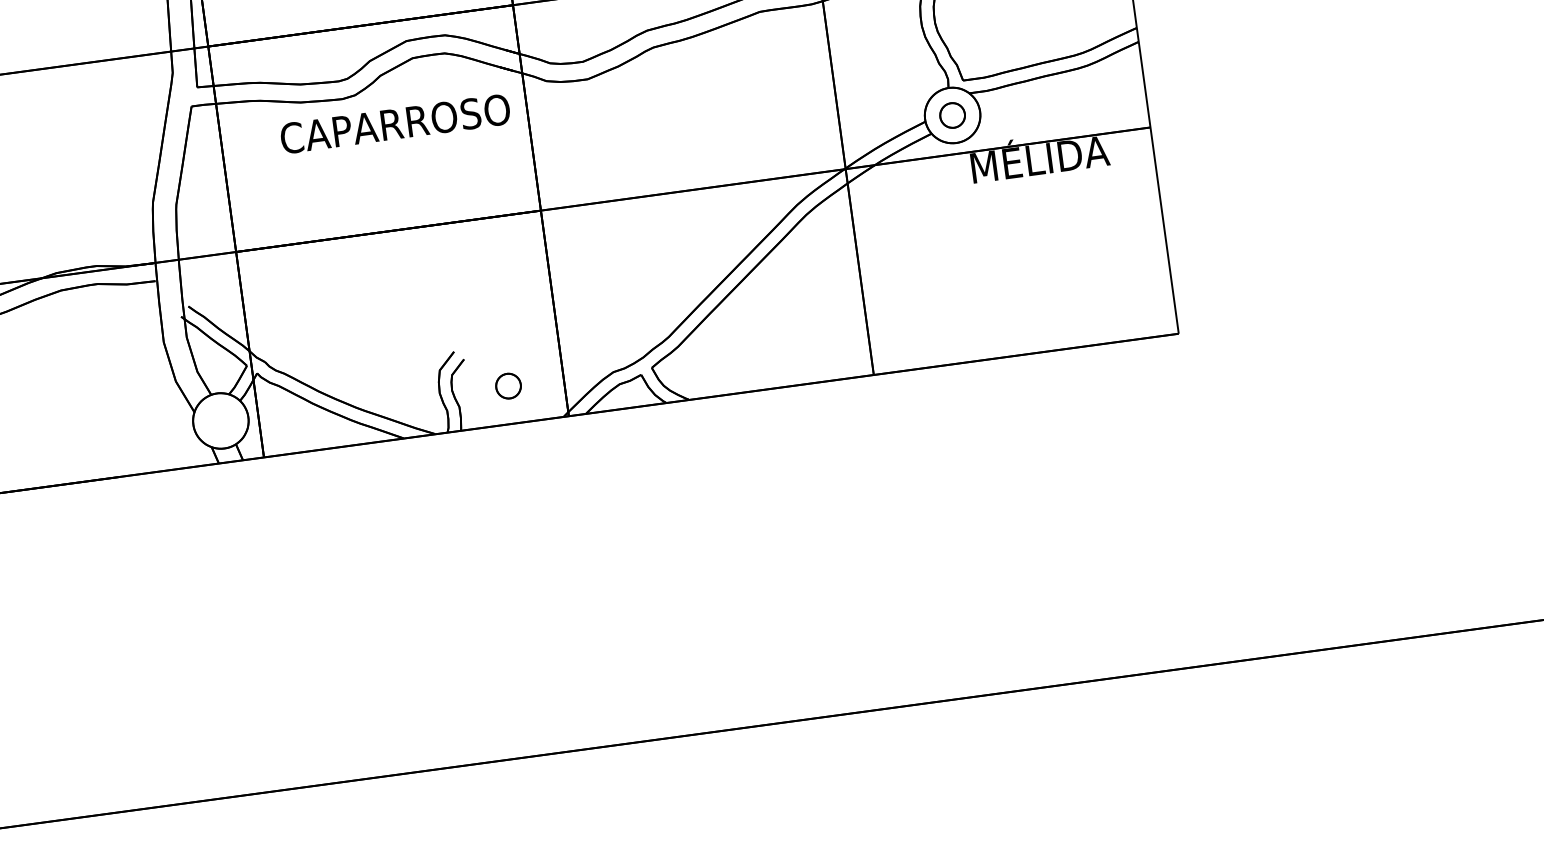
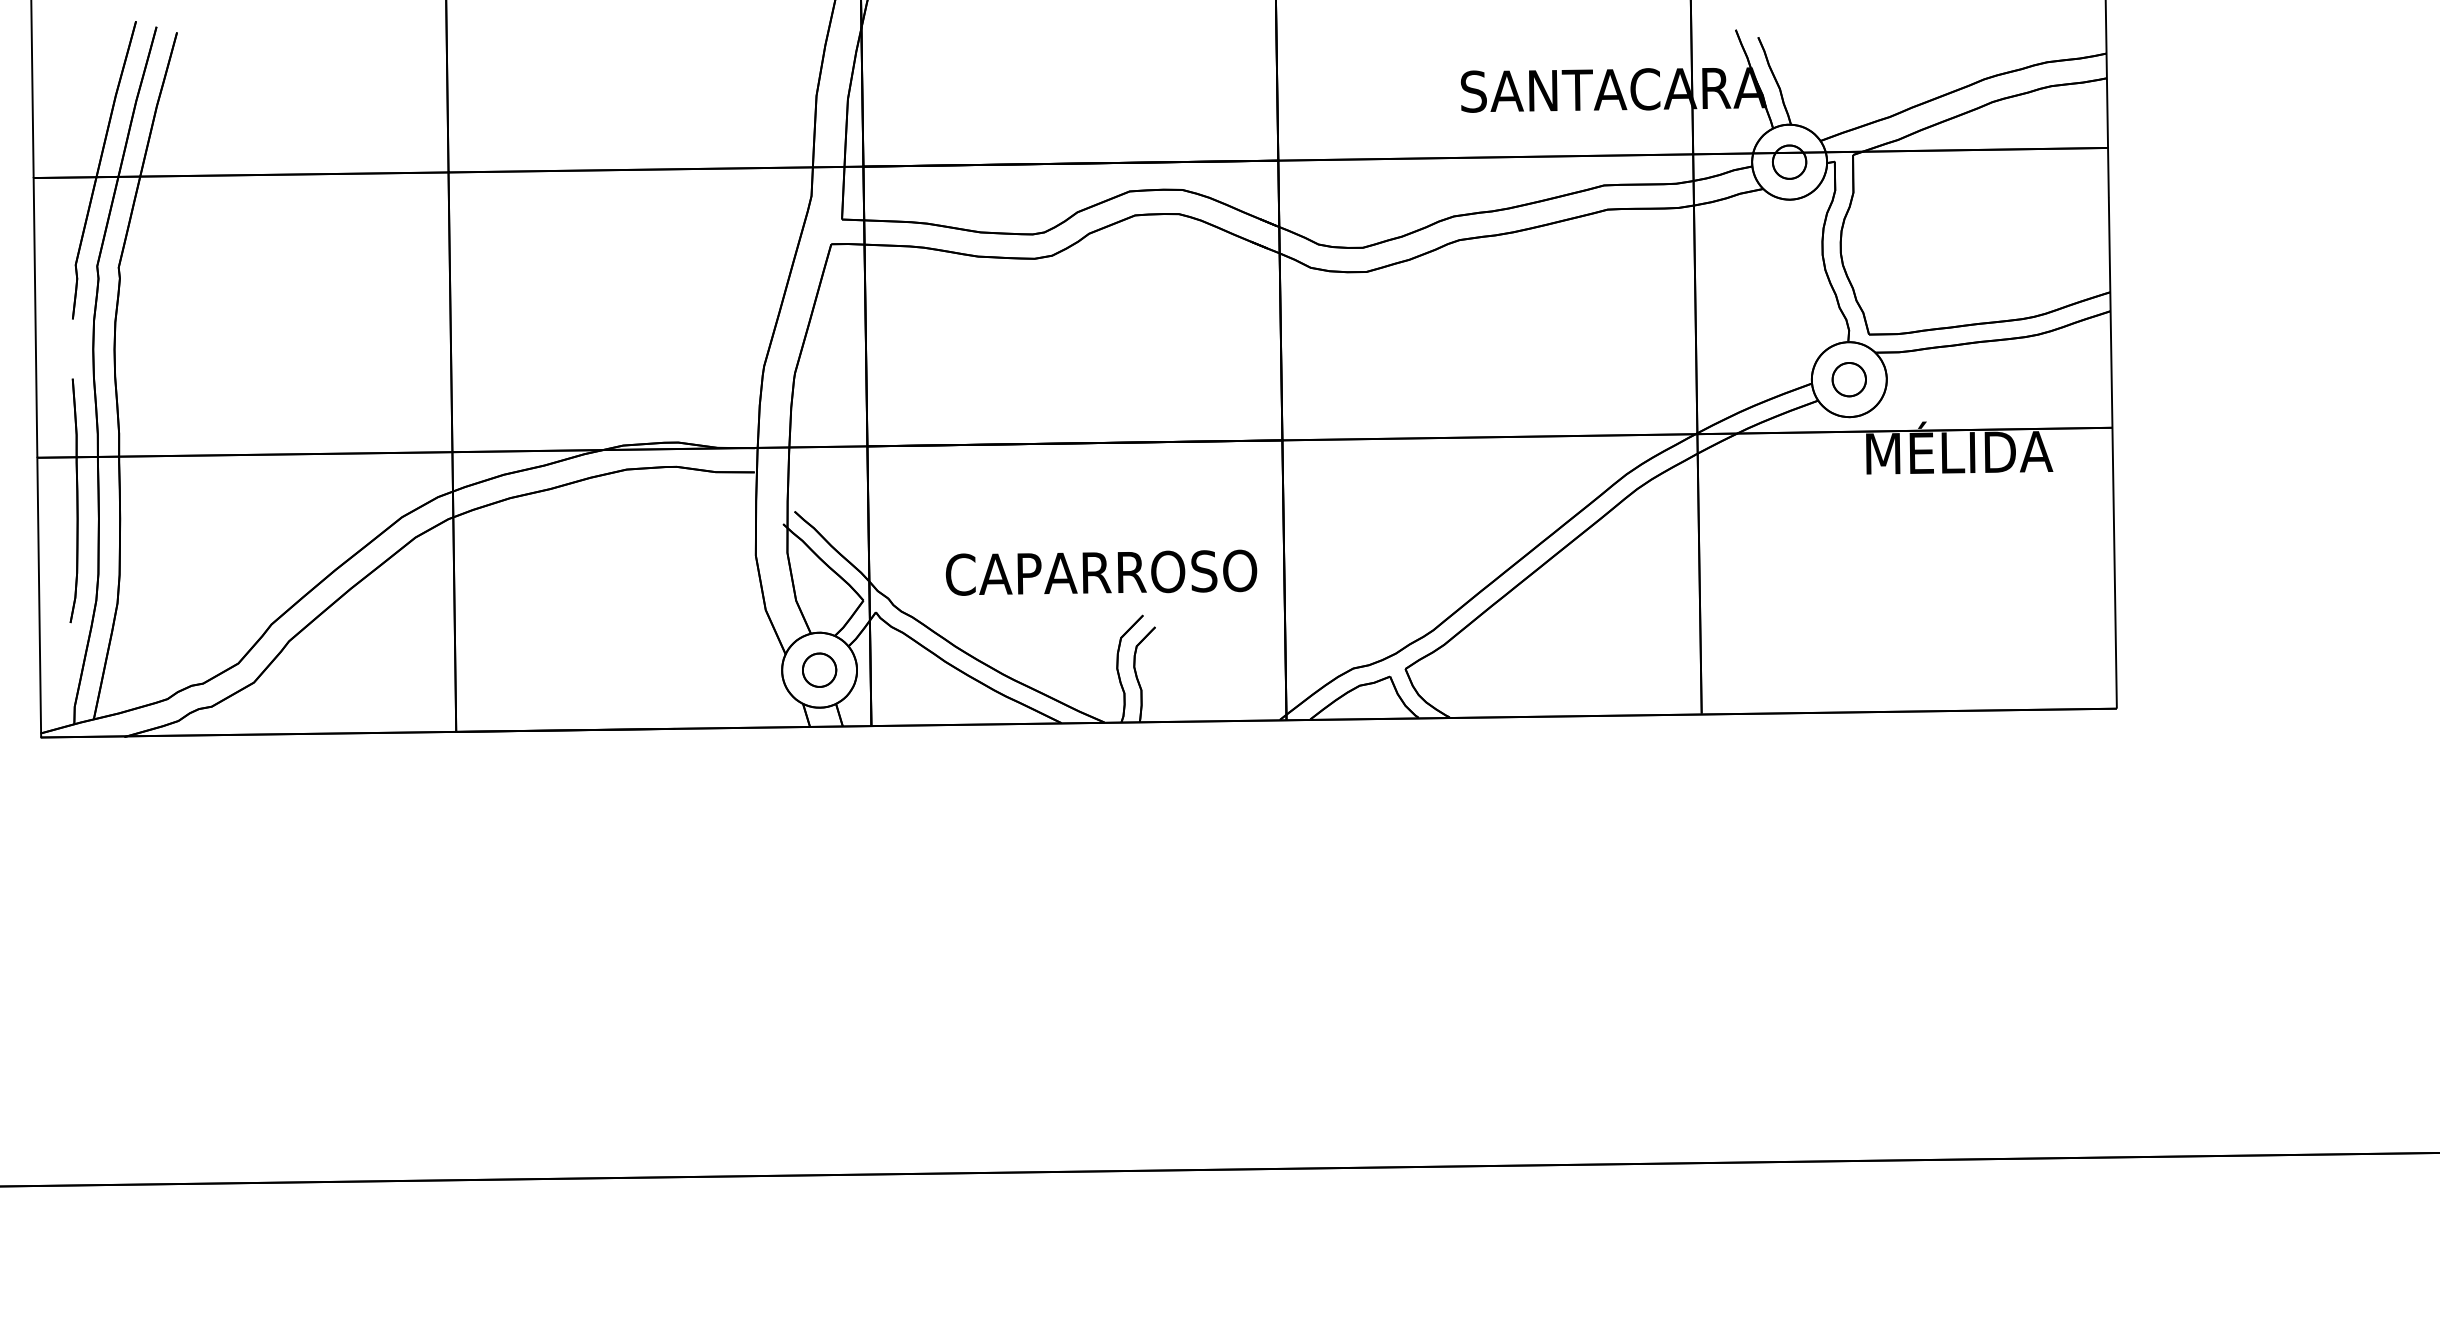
text: (395, 123) -> (1101, 572), moved
part: (508, 385) -> (819, 669), moved

